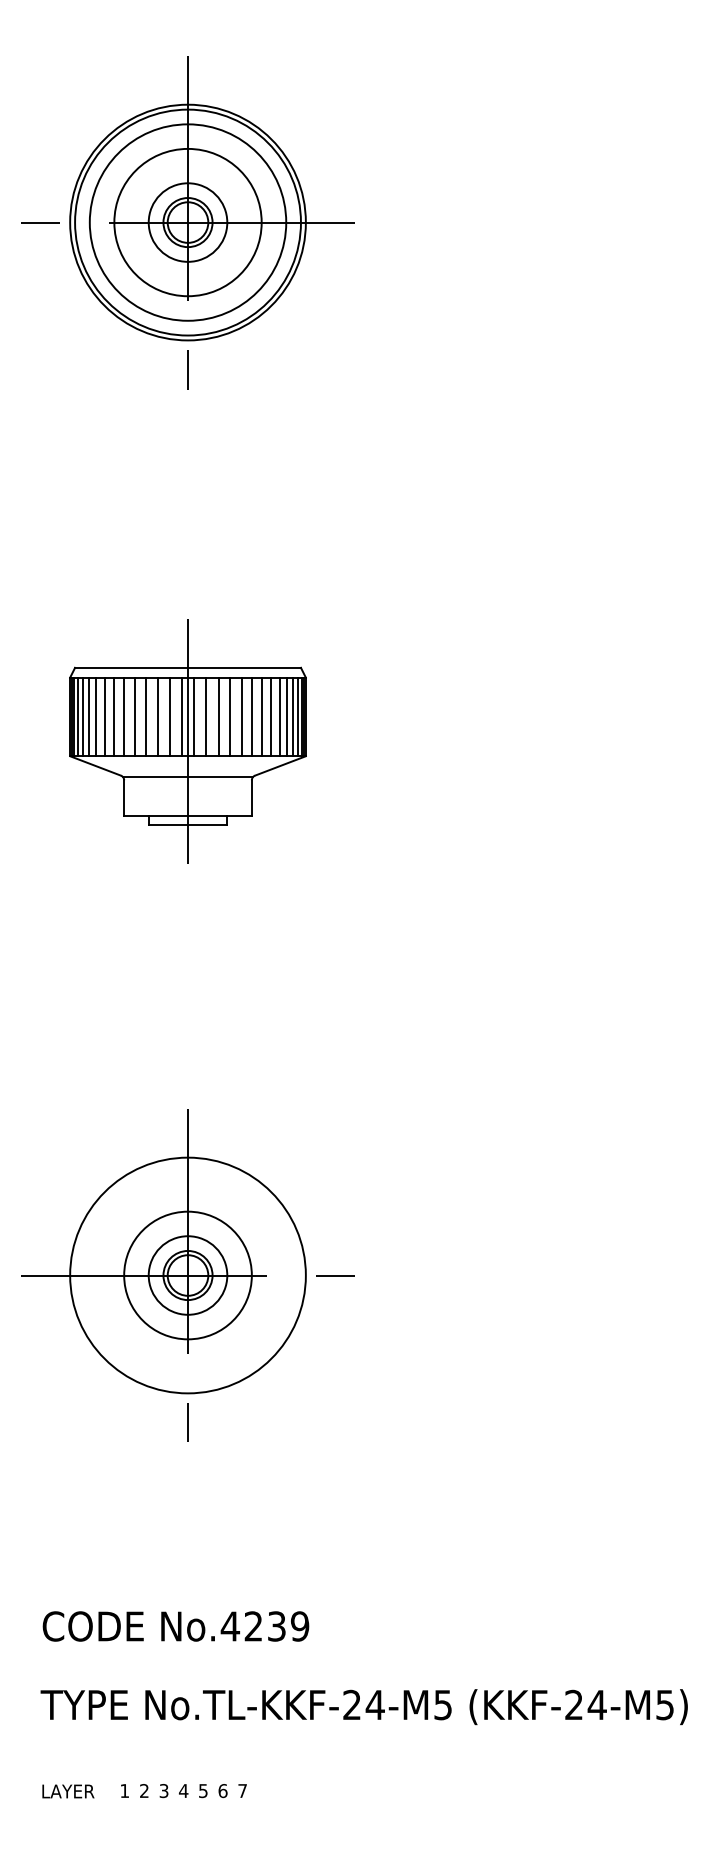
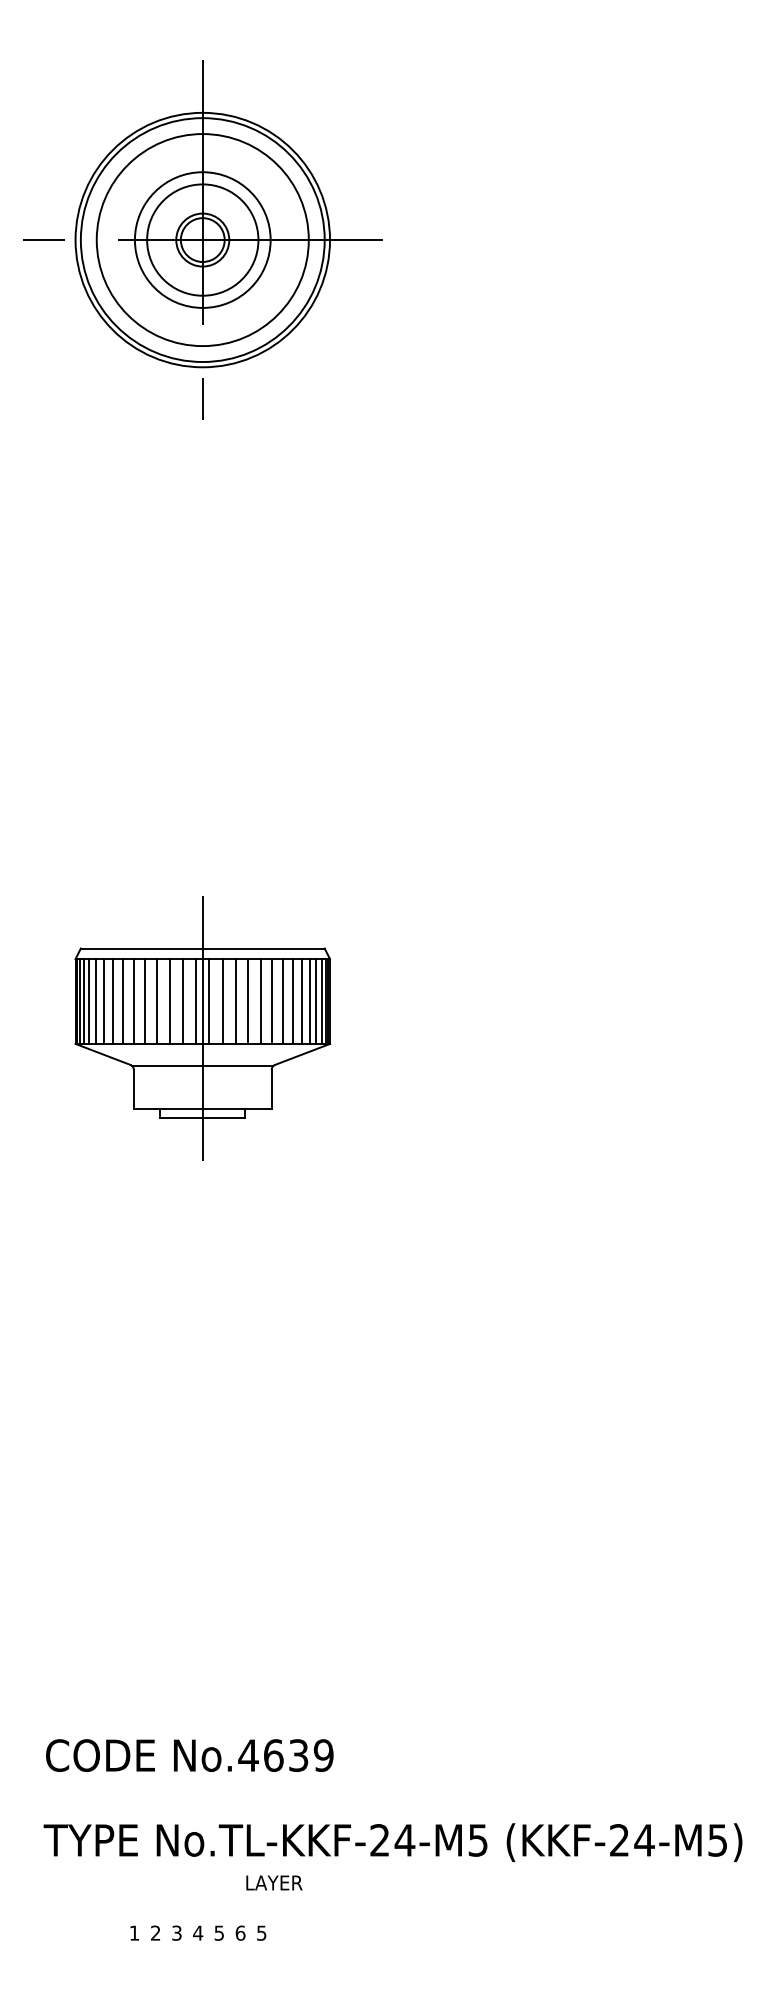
circle: (187, 222) -> (202, 239), size x0.7
circle: (187, 222) -> (202, 239), size x1.6
part: (187, 741) -> (202, 1028), moved
part: (187, 1275) -> (202, 1376), removed
text: (253, 1626) -> (273, 1755), No.4239 -> No.4639
text: (68, 1791) -> (274, 1882), moved
text: (242, 1791) -> (261, 1933), 7 -> 5

